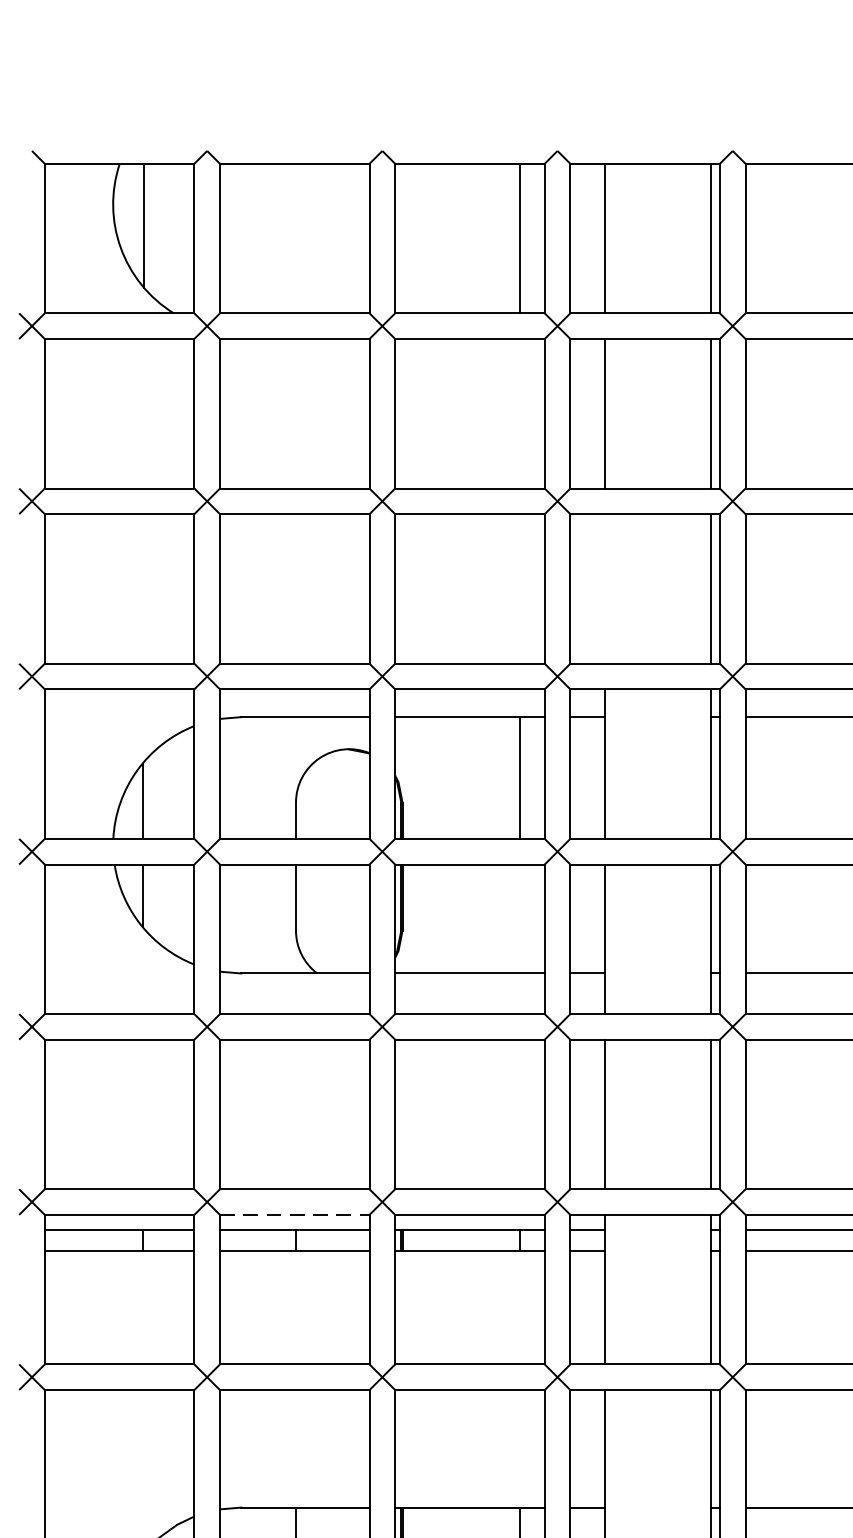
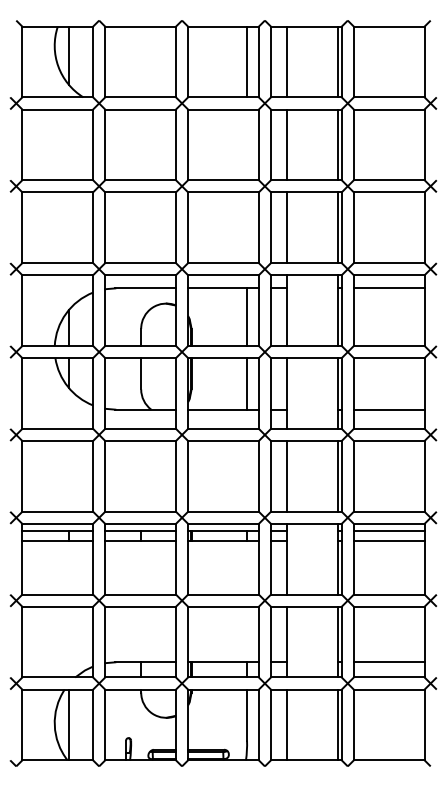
line: (605, 588) -> (287, 227), added
line: (520, 918) -> (247, 383), added
line: (296, 1214) -> (141, 523), dashed -> solid

